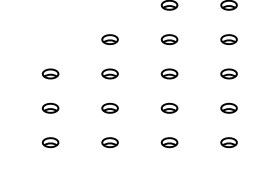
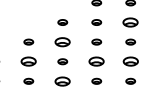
part: (228, 39) -> (130, 22), size x1.6
part: (109, 72) -> (62, 41), size x1.6
part: (50, 107) -> (28, 61), size x1.6
part: (169, 107) -> (96, 61), size x1.6
part: (228, 107) -> (130, 61), size x1.6
part: (109, 141) -> (62, 80), size x1.6

